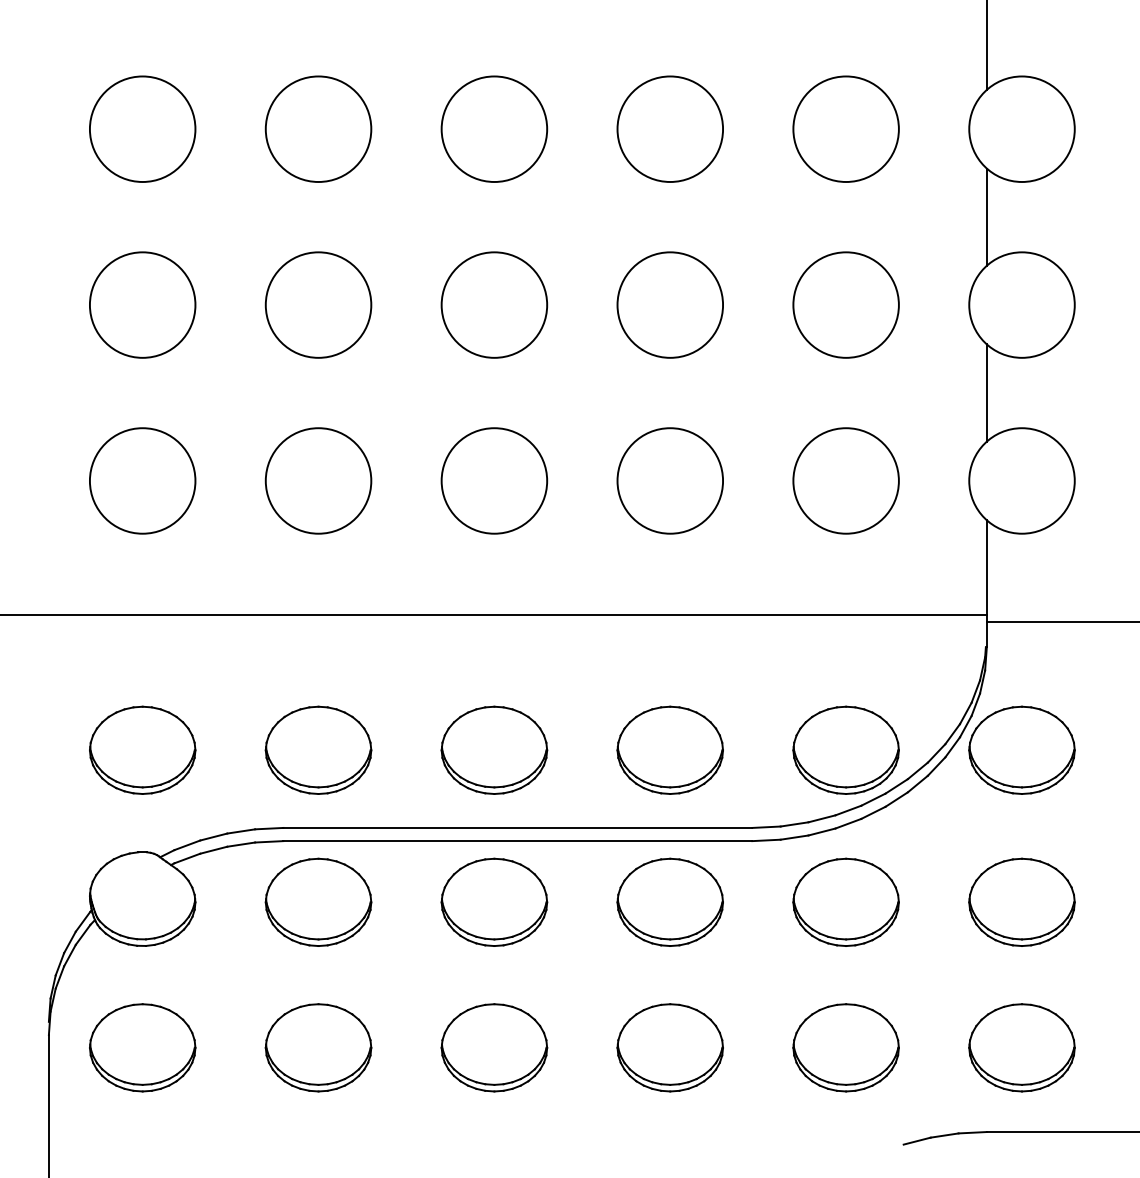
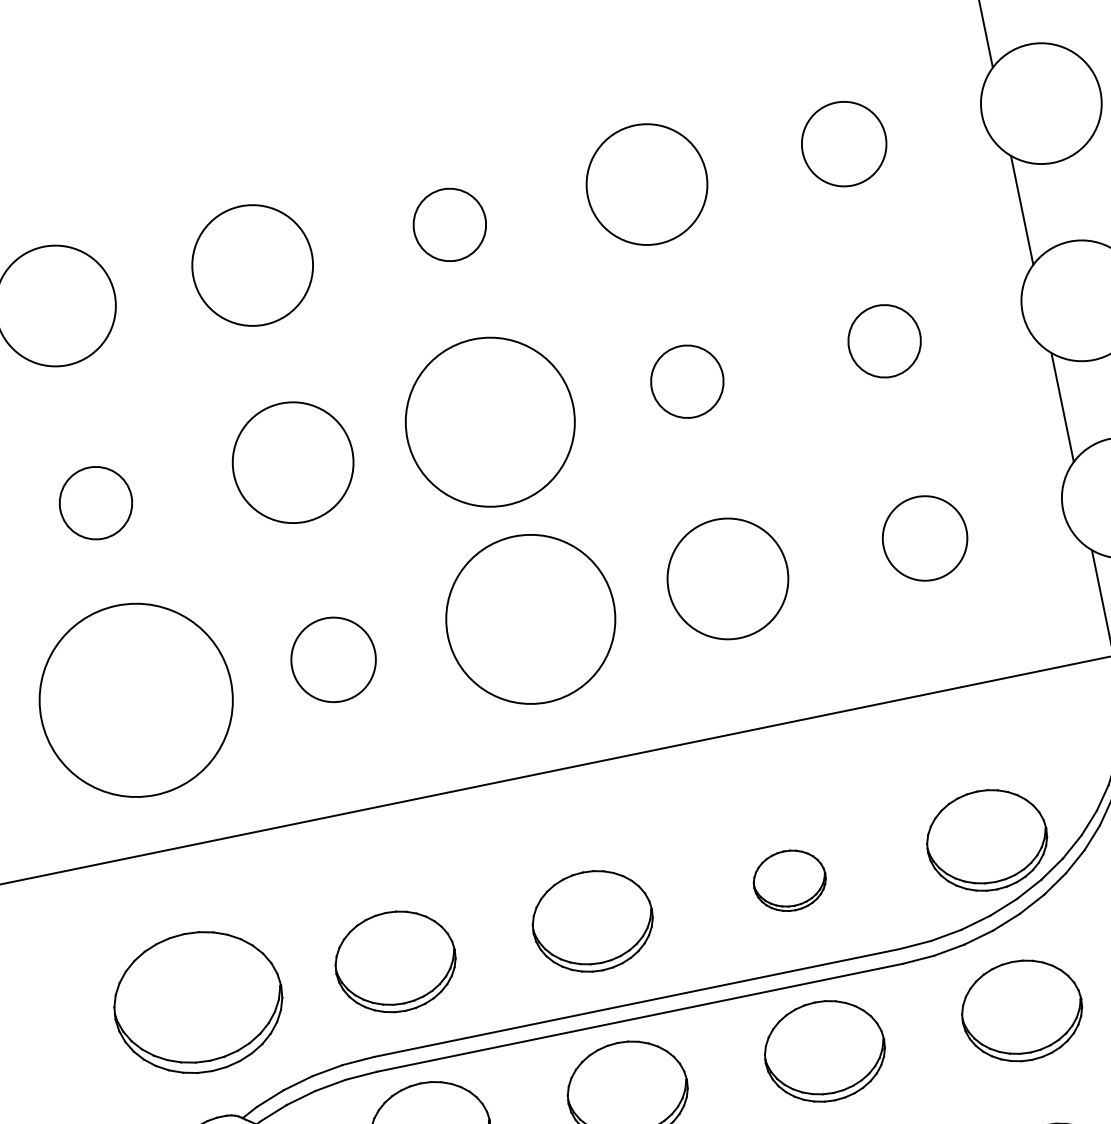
circle: (494, 128) -> (449, 224), size x0.6
circle: (845, 129) -> (843, 144), size x0.7
circle: (142, 304) -> (95, 502), size x0.6
circle: (494, 304) -> (490, 421), size x1.4
circle: (669, 304) -> (686, 381), size x0.6
circle: (845, 304) -> (883, 340), size x0.6
circle: (142, 480) -> (136, 699), size x1.6
circle: (318, 480) -> (333, 659), size x0.7
circle: (494, 480) -> (530, 618), size x1.4
circle: (845, 480) -> (924, 538), size x0.7
part: (142, 749) -> (198, 1001), size x1.4
part: (669, 749) -> (788, 880), size x0.6

